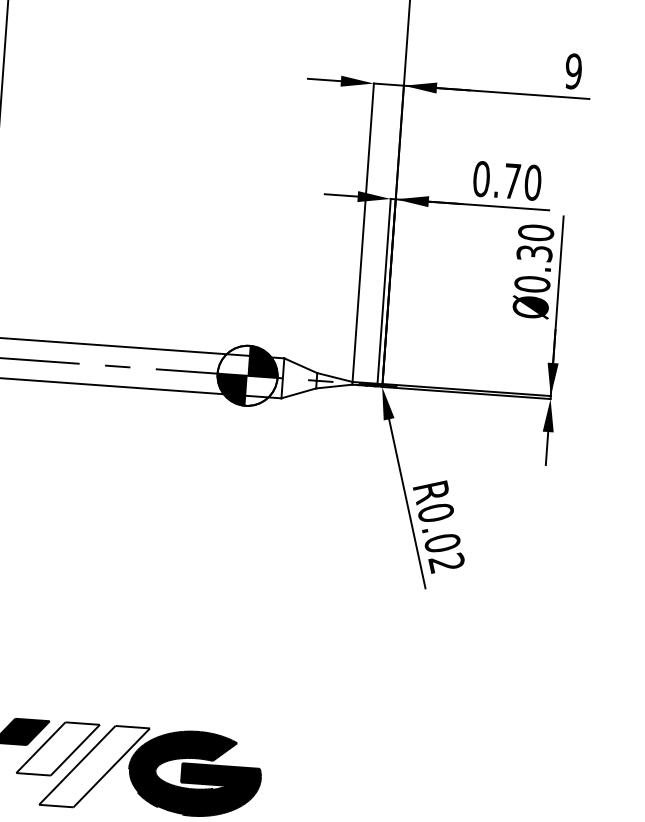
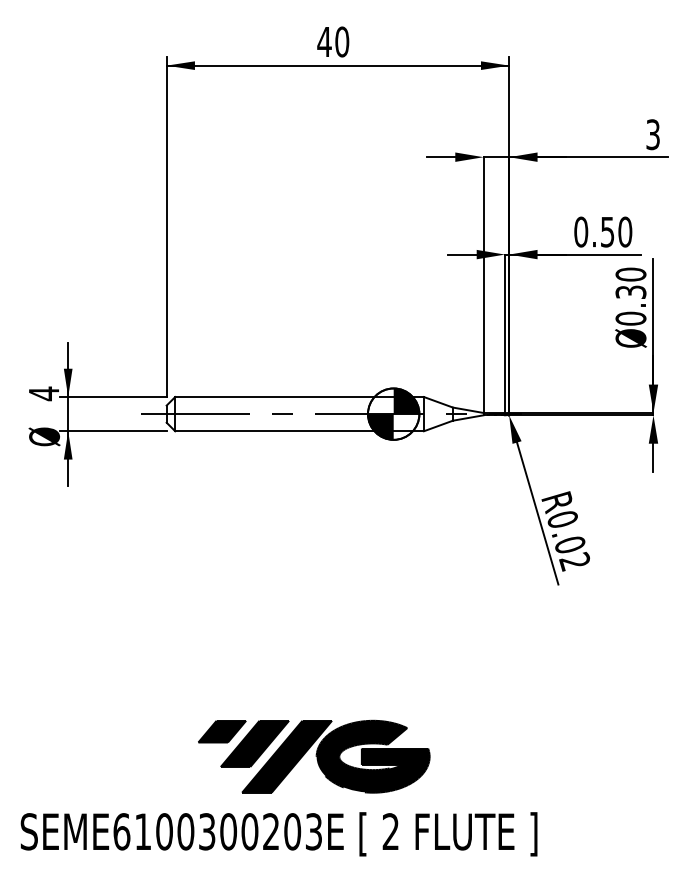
text: (574, 71) -> (653, 134), 9 -> 3
text: (512, 181) -> (607, 232), 0.70 -> 0.50
fill: (57, 748) -> (254, 743), added
fill: (95, 766) -> (287, 756), added

